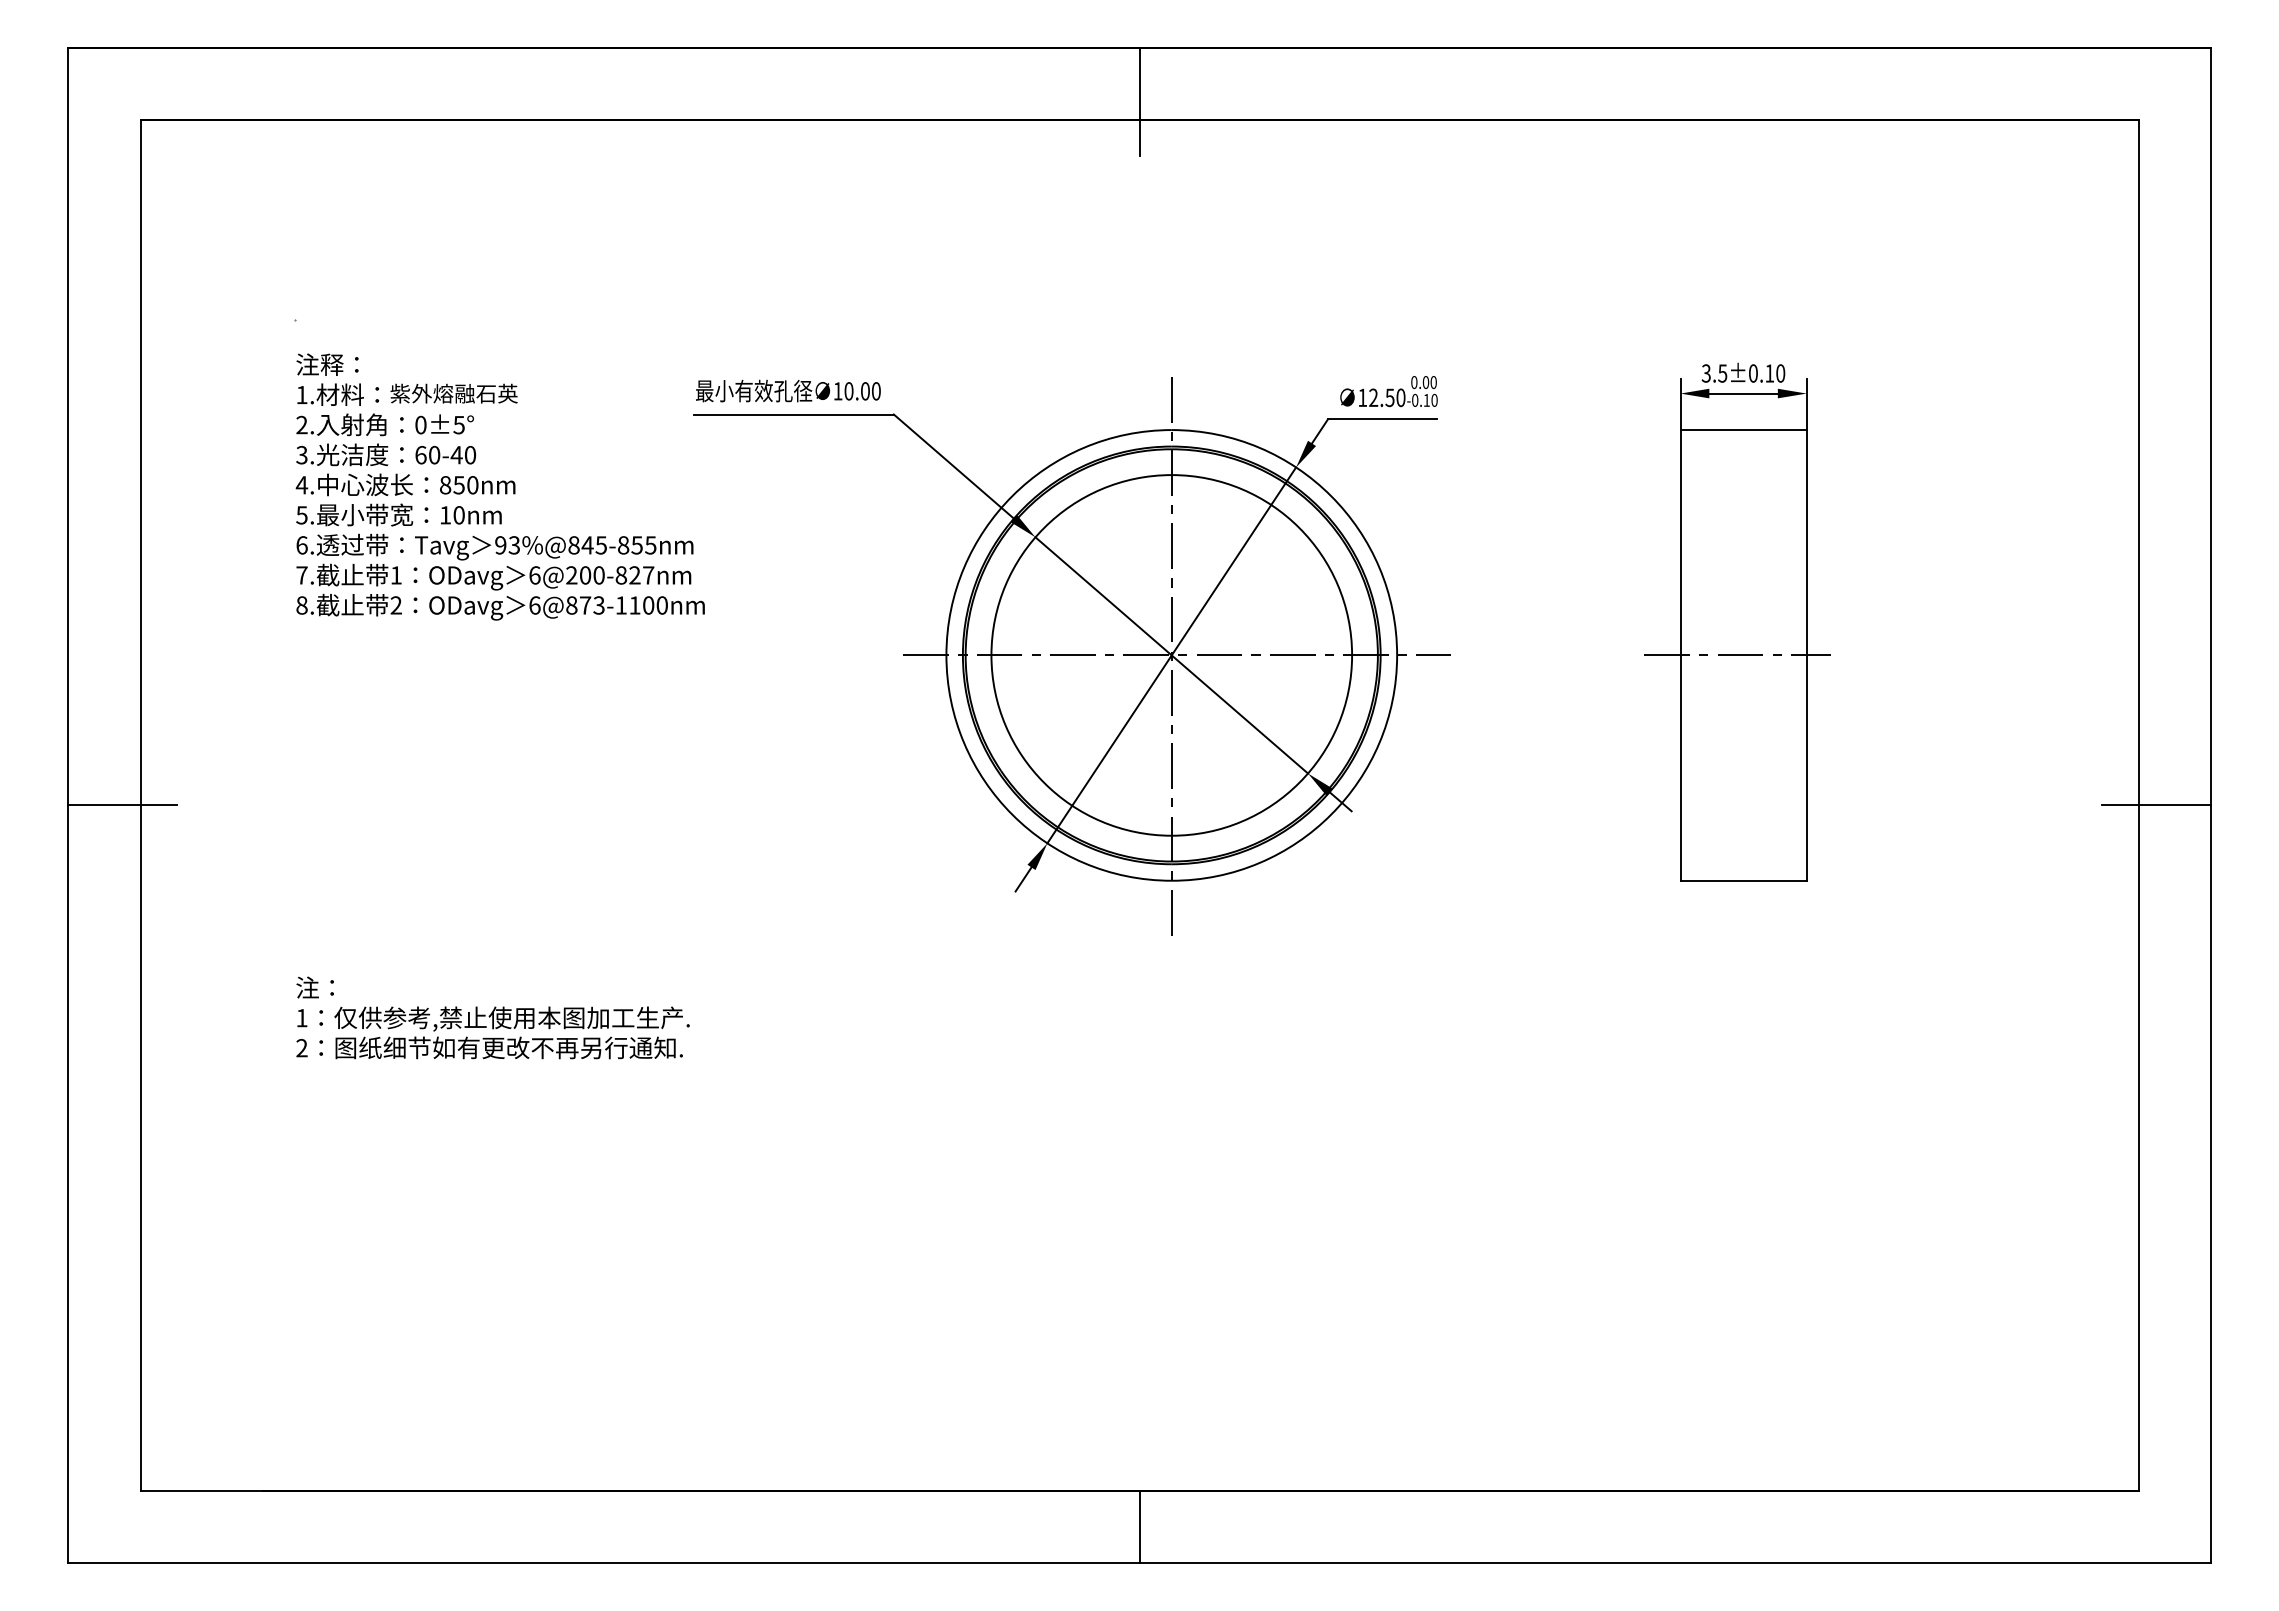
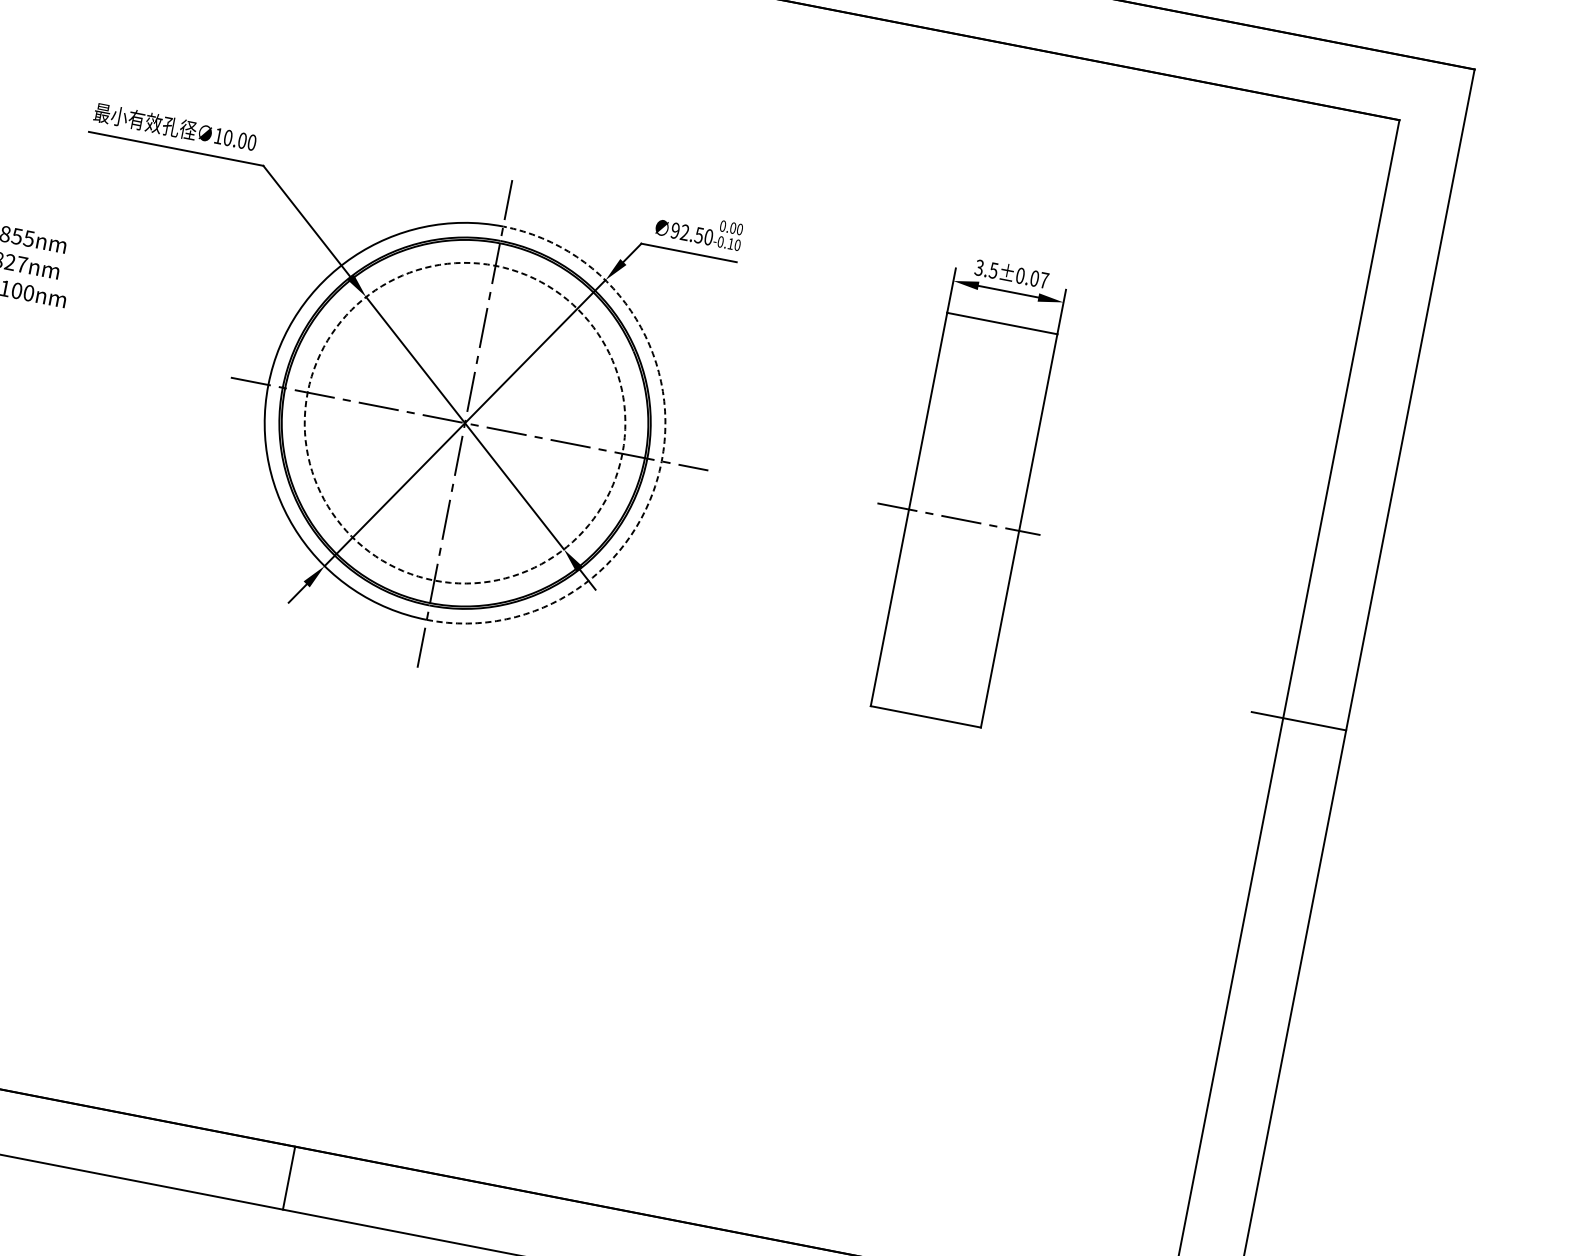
text: (1775, 373) -> (1039, 279), 3.5±0.10 -> 3.5±0.07
text: (1362, 397) -> (675, 230), 12.50 -> 92.50
circle: (1171, 655) -> (464, 423), solid -> dashed
arc: (1397, 655) -> (662, 461), solid -> dashed

